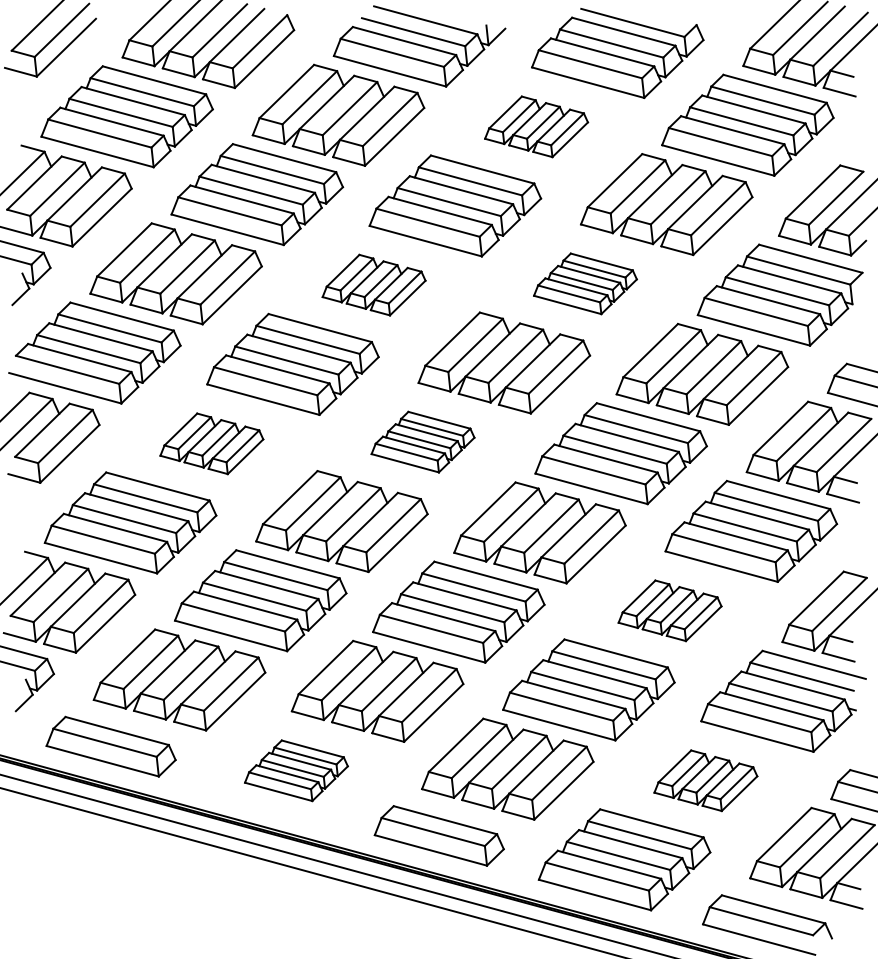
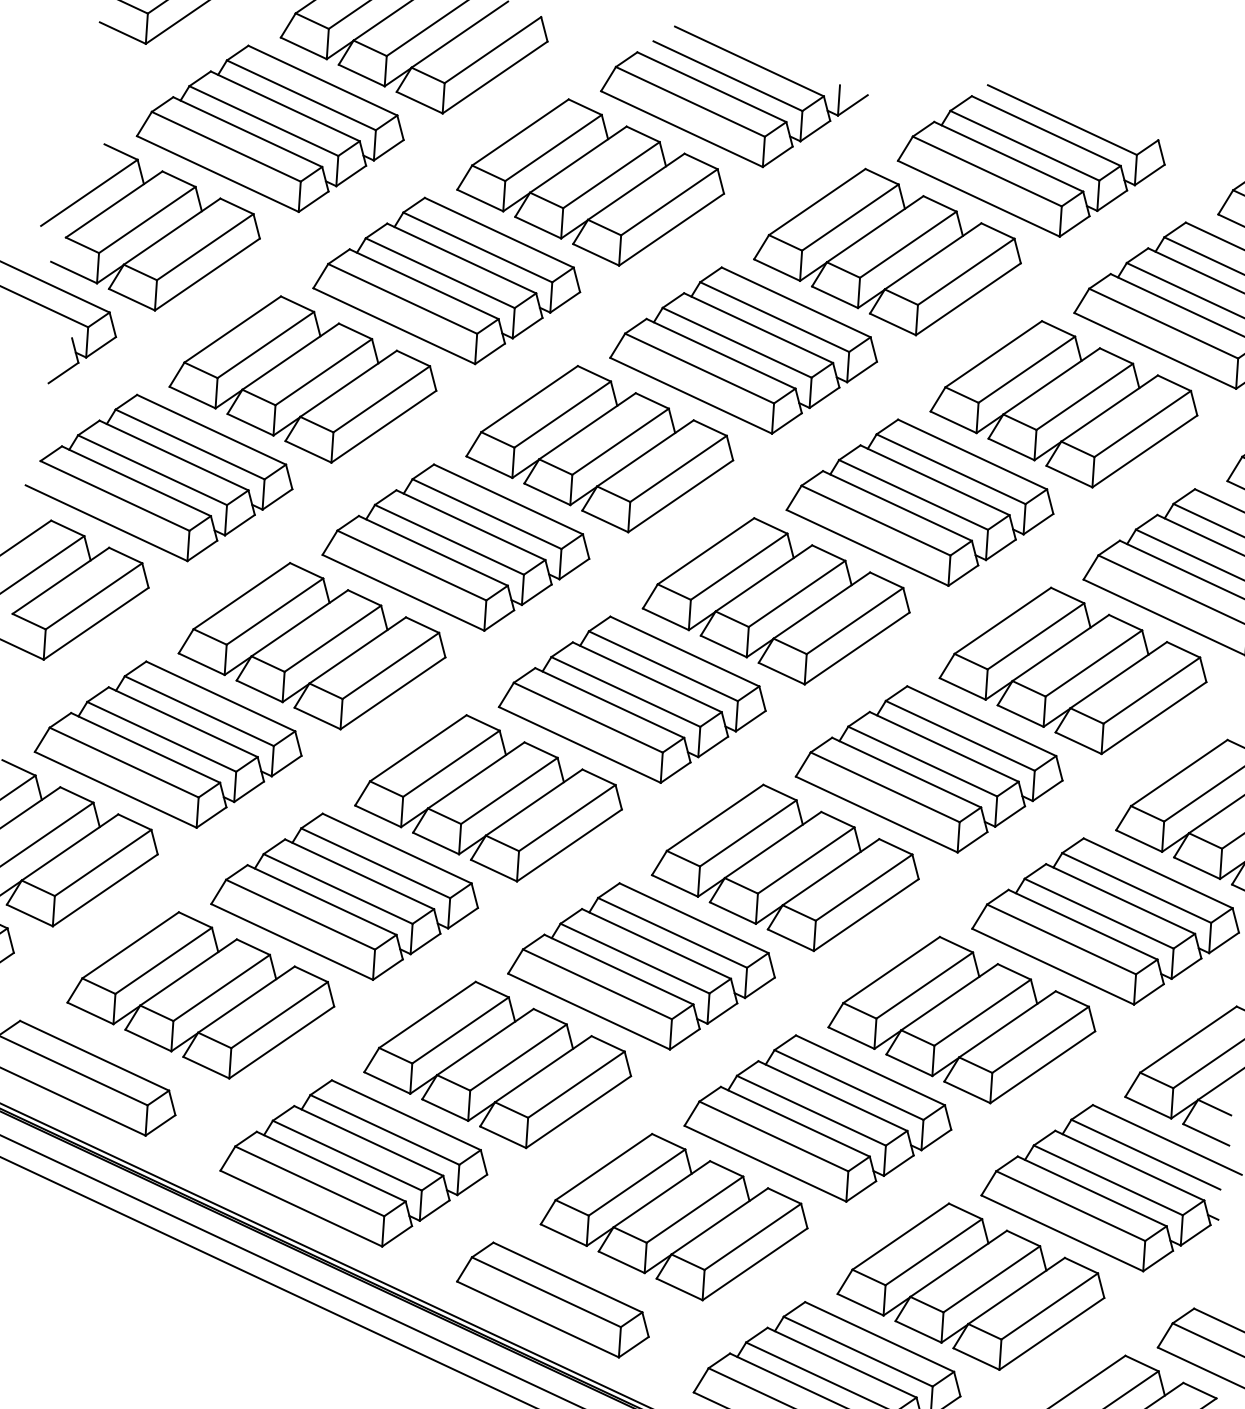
part: (536, 126) -> (889, 251), size x1.67
part: (585, 283) -> (921, 502), size x1.67
part: (373, 284) -> (600, 447), size x1.67
part: (422, 441) -> (633, 698), size x1.67
part: (211, 443) -> (313, 645), size x1.67
part: (669, 610) -> (962, 1019), size x1.67
part: (296, 770) -> (355, 1162), size x1.67
part: (705, 780) -> (972, 1286), size x1.67

